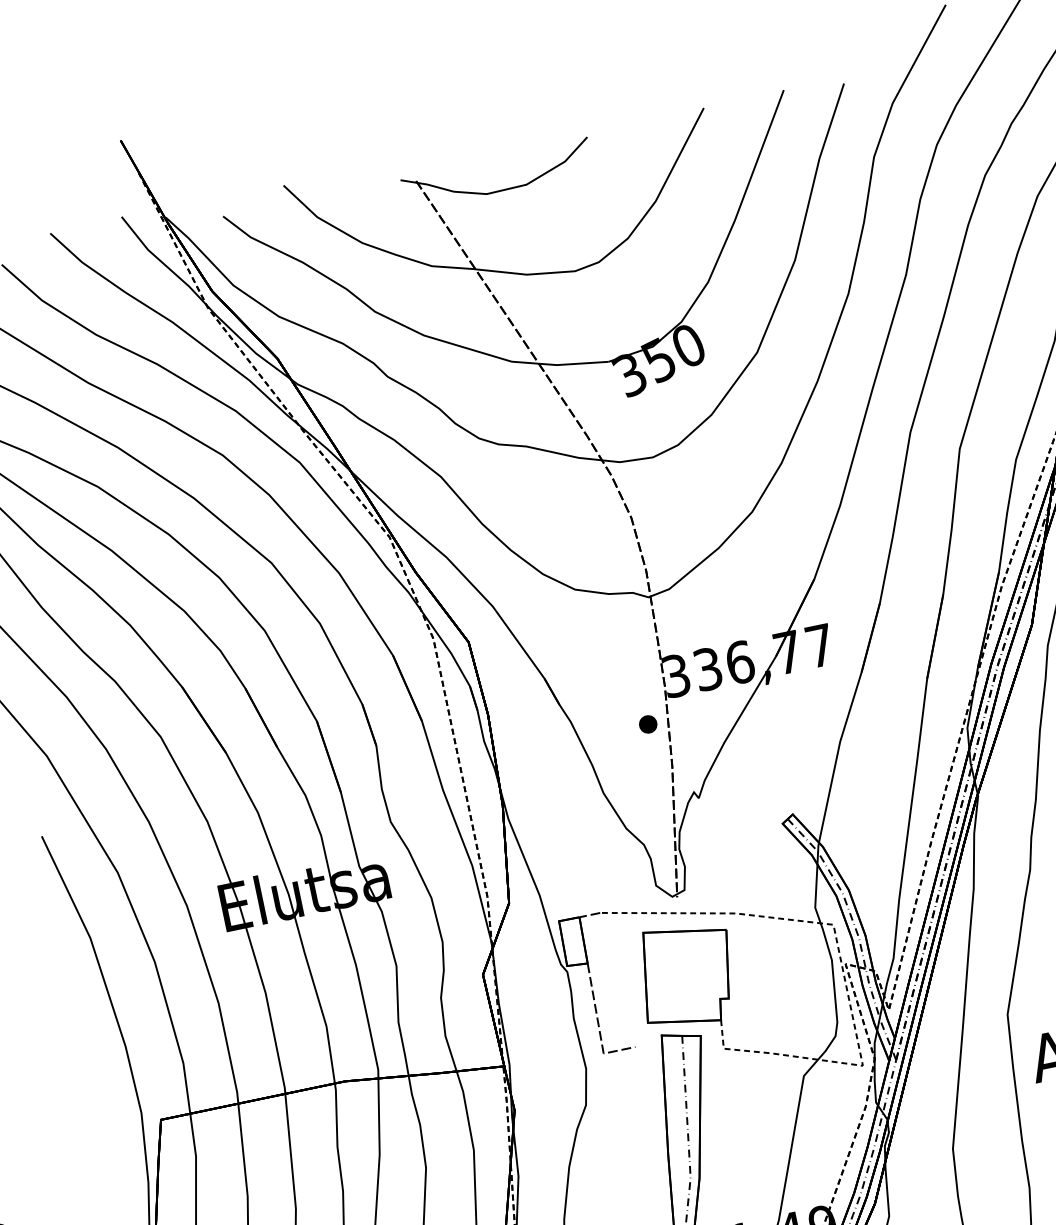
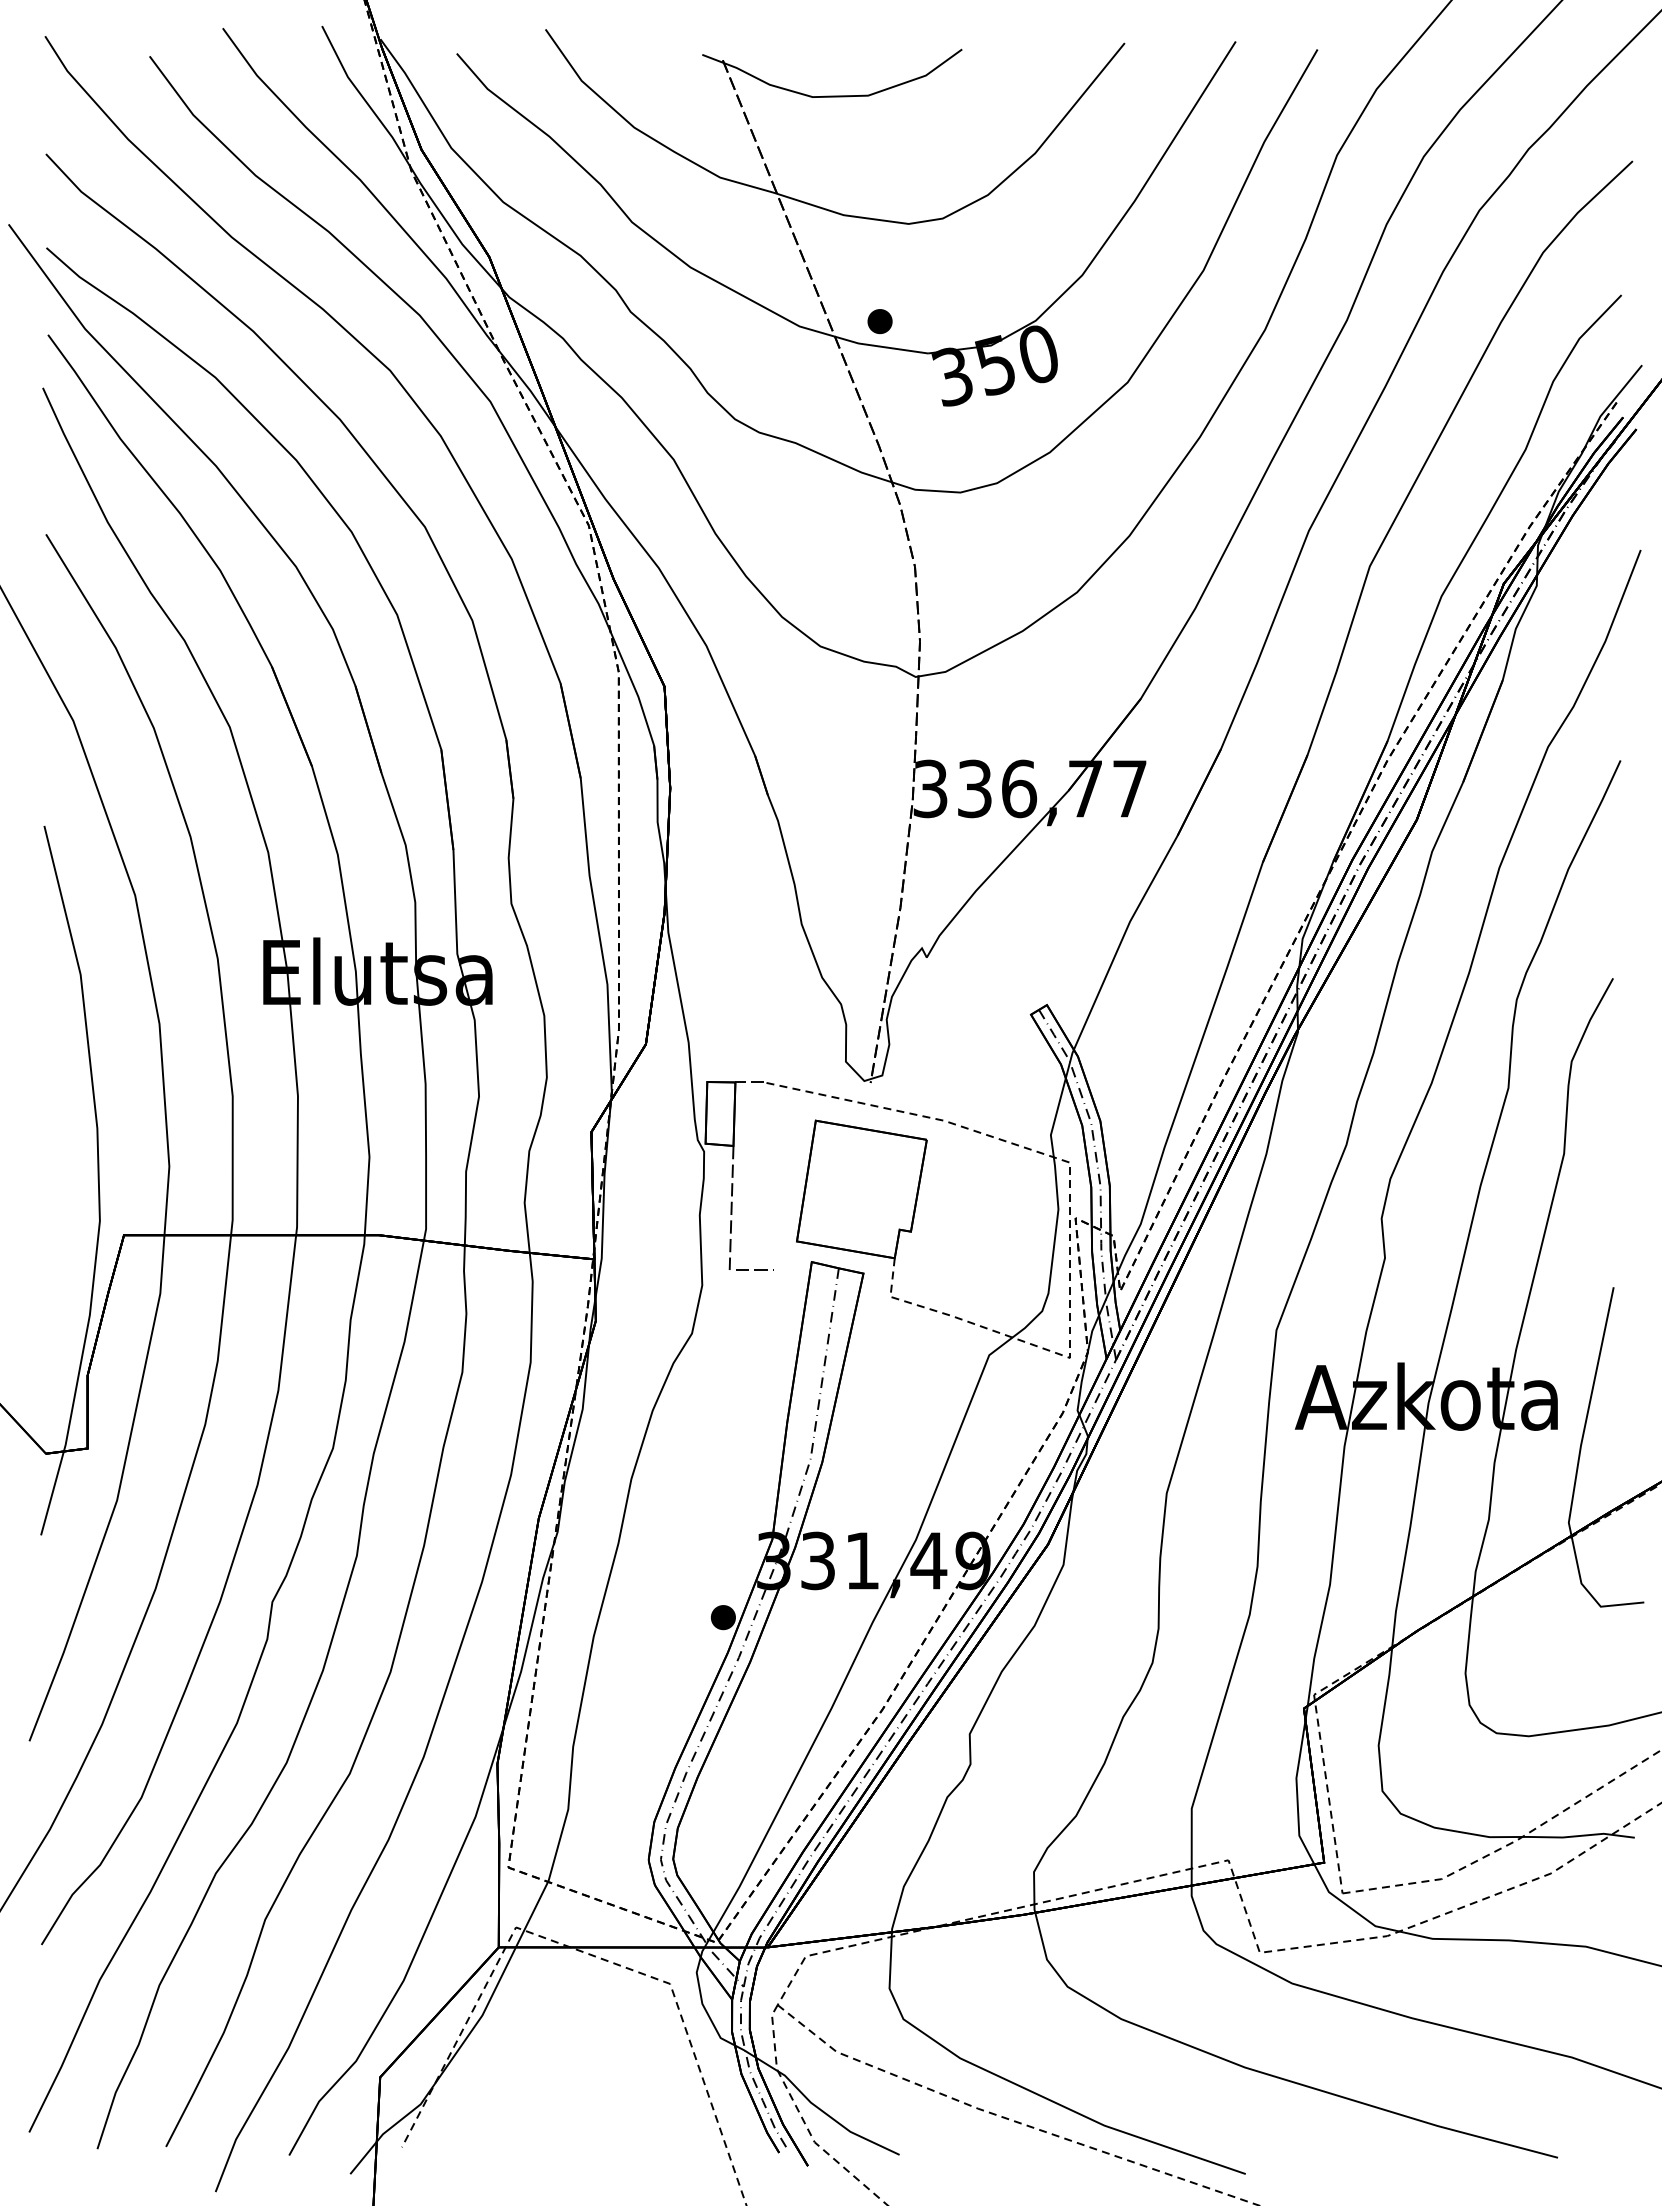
part: (647, 724) -> (879, 321), moved

